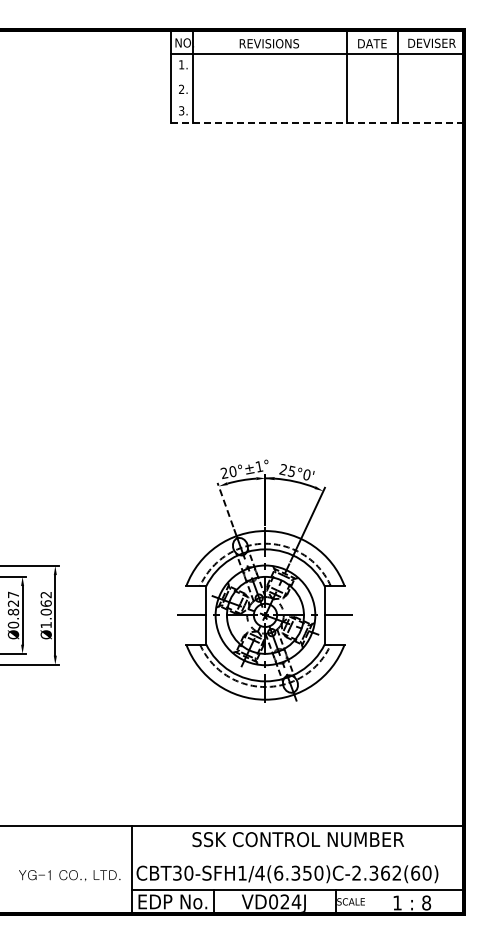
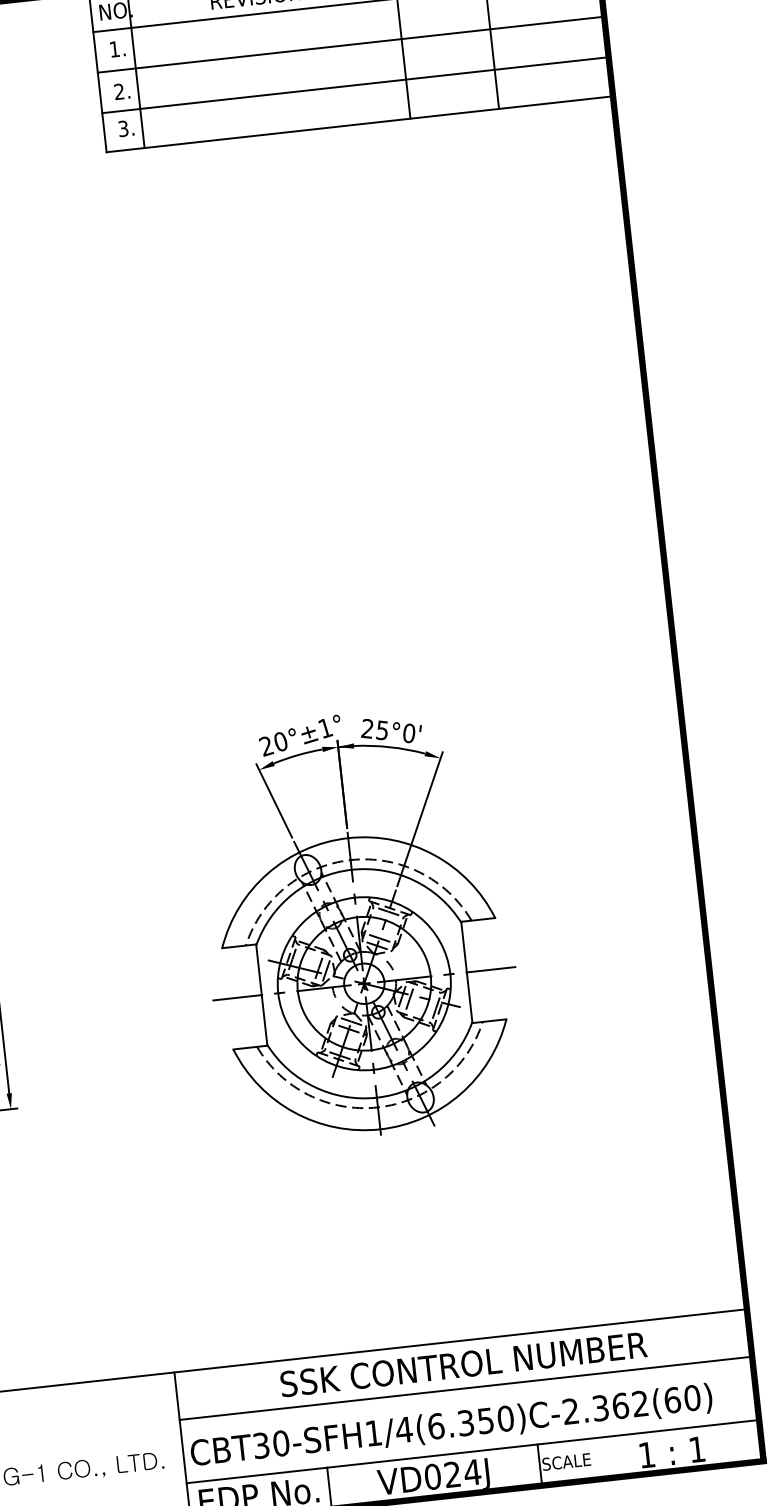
line: (316, 77) -> (349, 45), added
line: (316, 100) -> (354, 85), added
line: (317, 123) -> (360, 124), dashed -> solid
line: (225, 504) -> (274, 799), dashed -> solid
line: (297, 853) -> (464, 1388), added
text: (426, 902) -> (696, 1448), 8 -> 1

